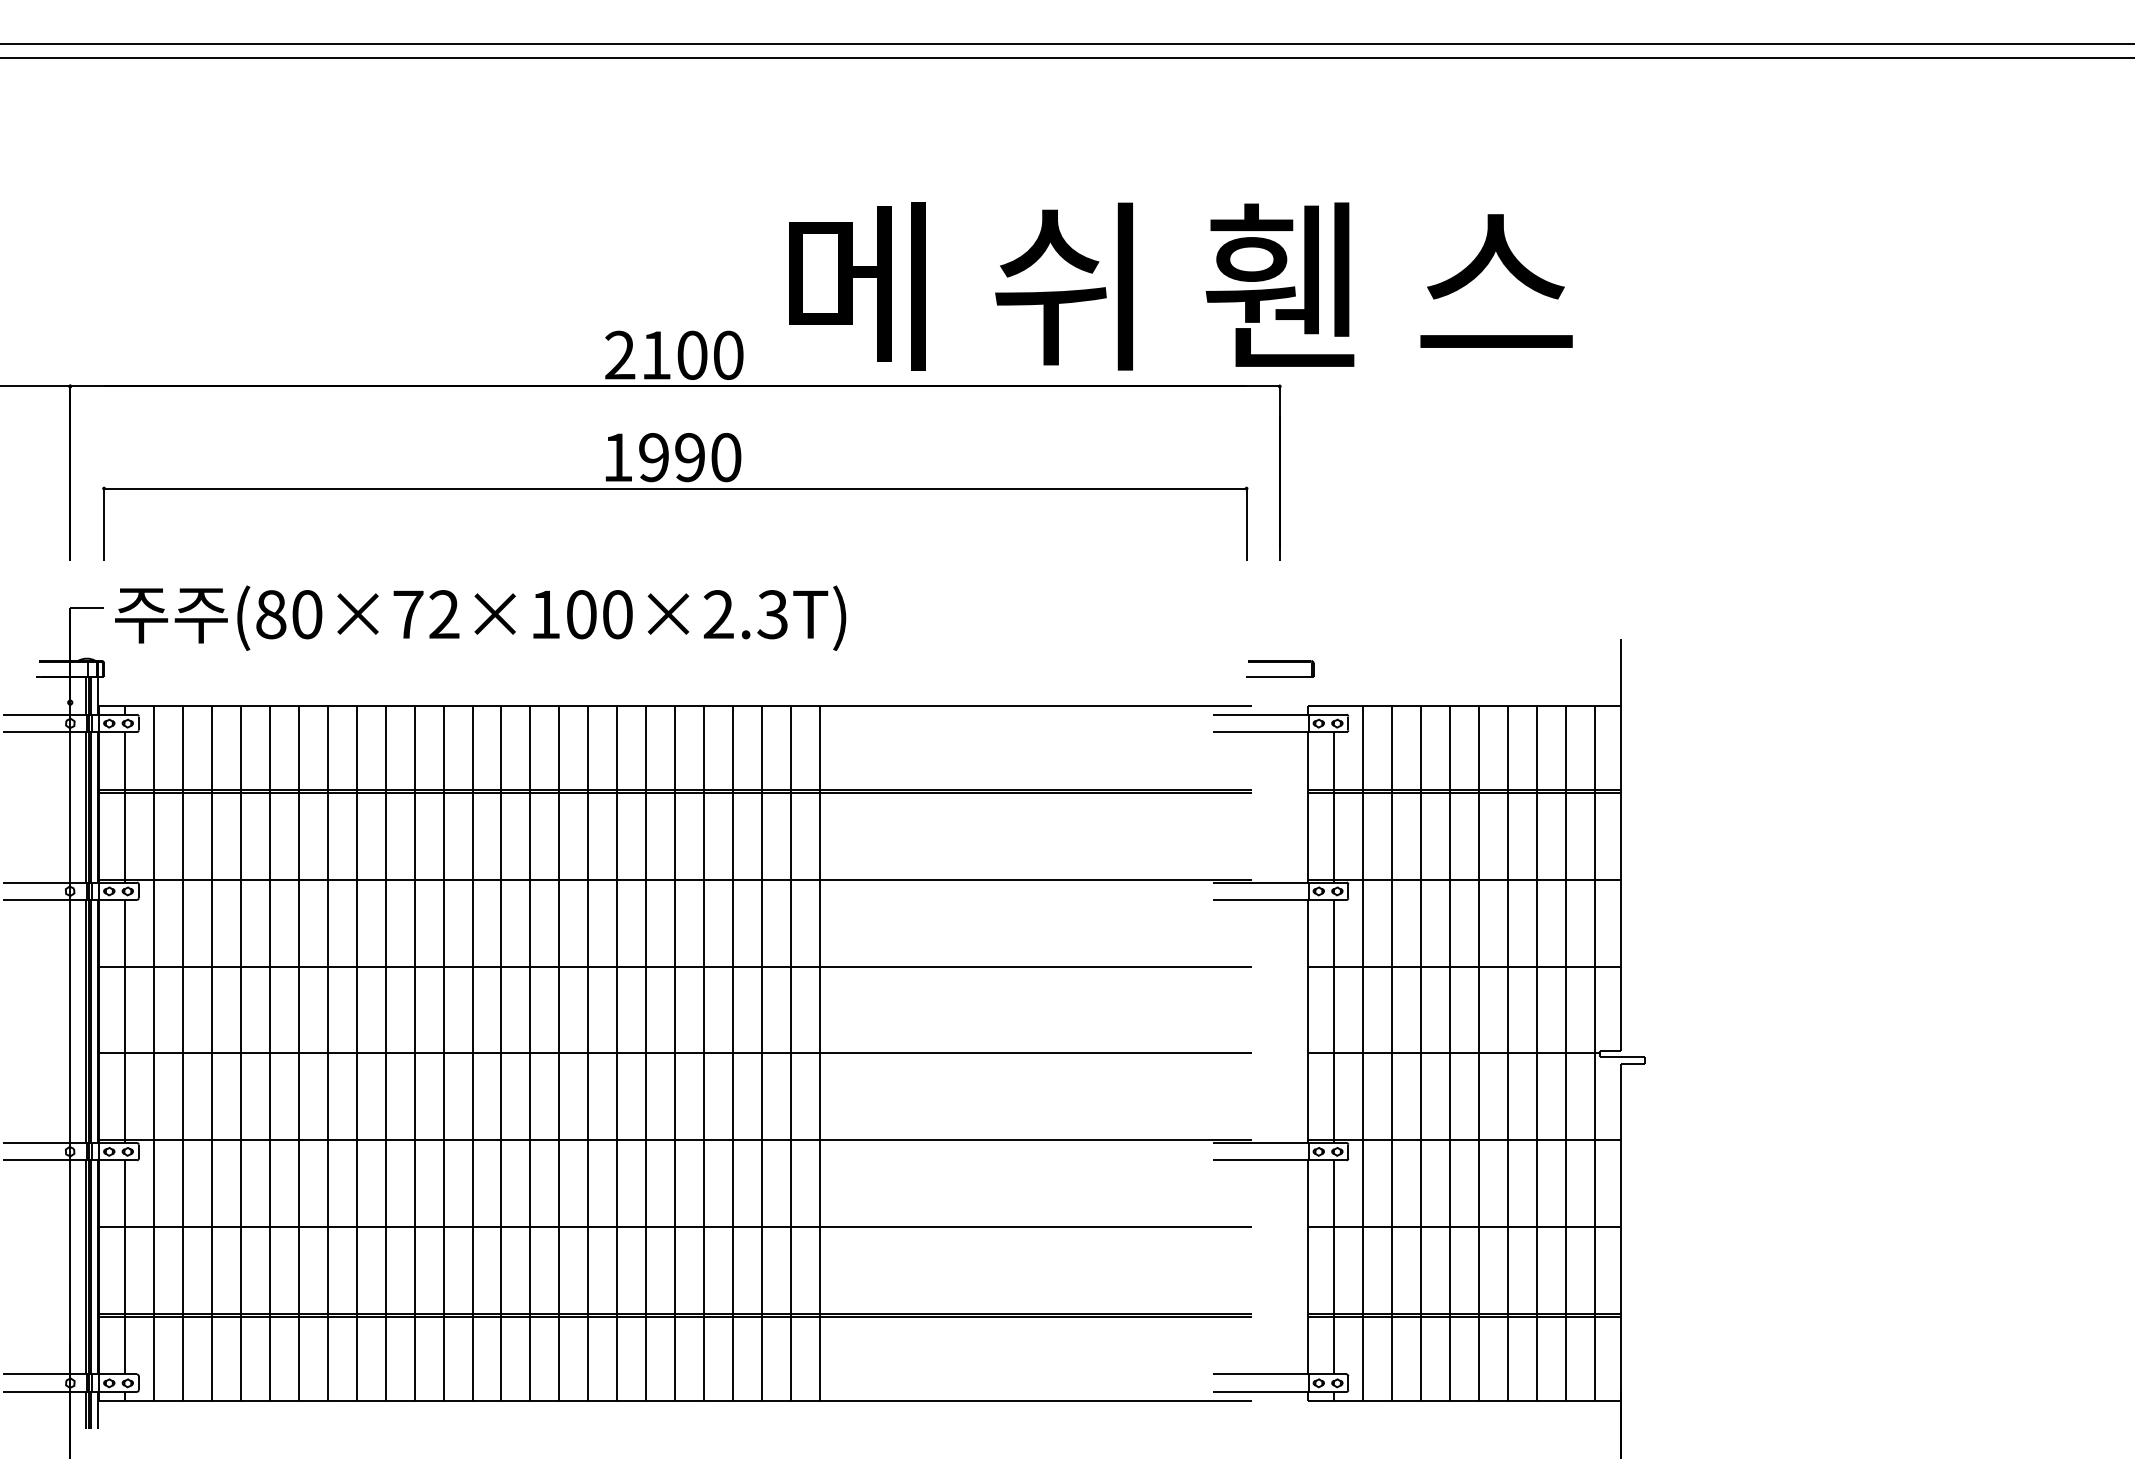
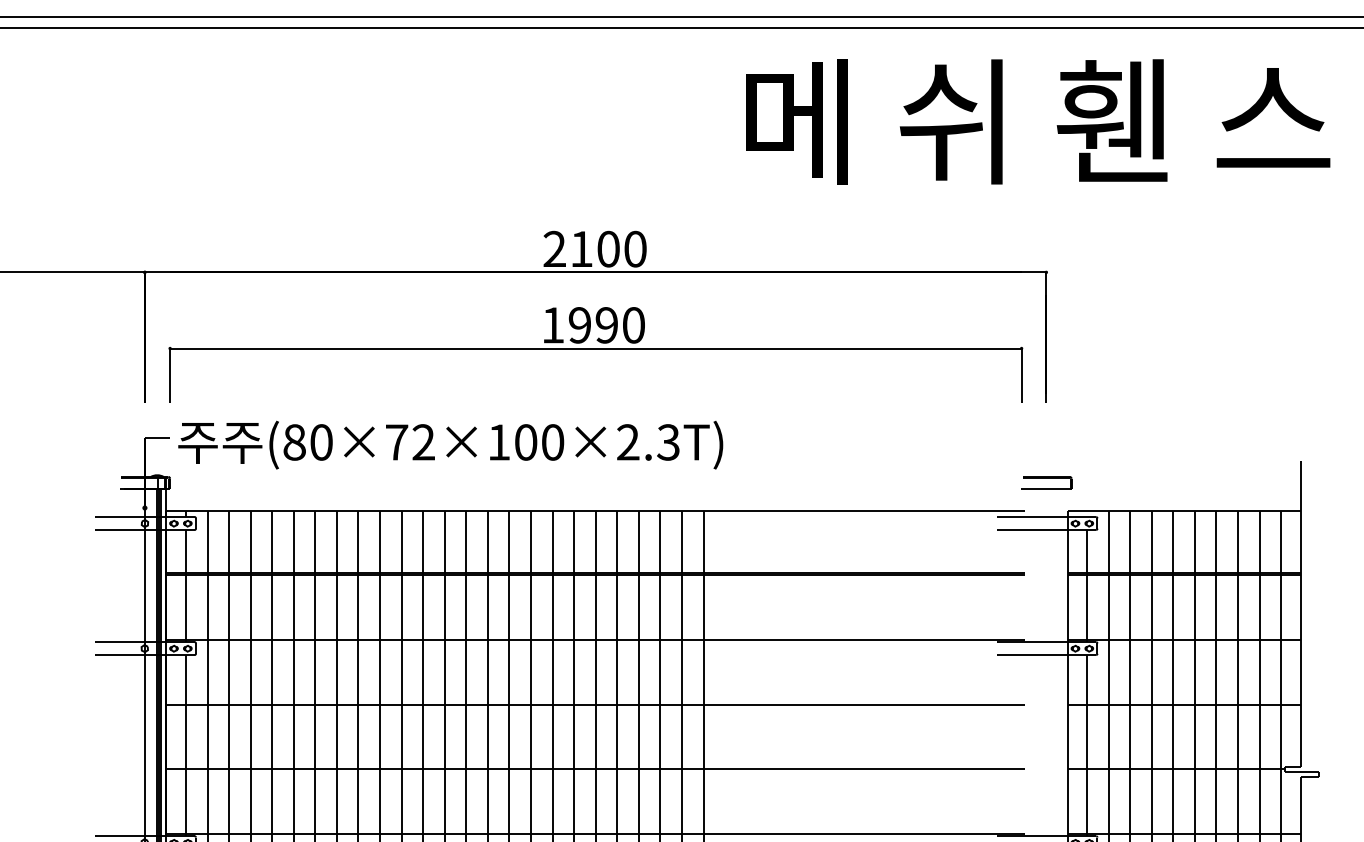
text: (1180, 286) -> (1037, 121), moved

